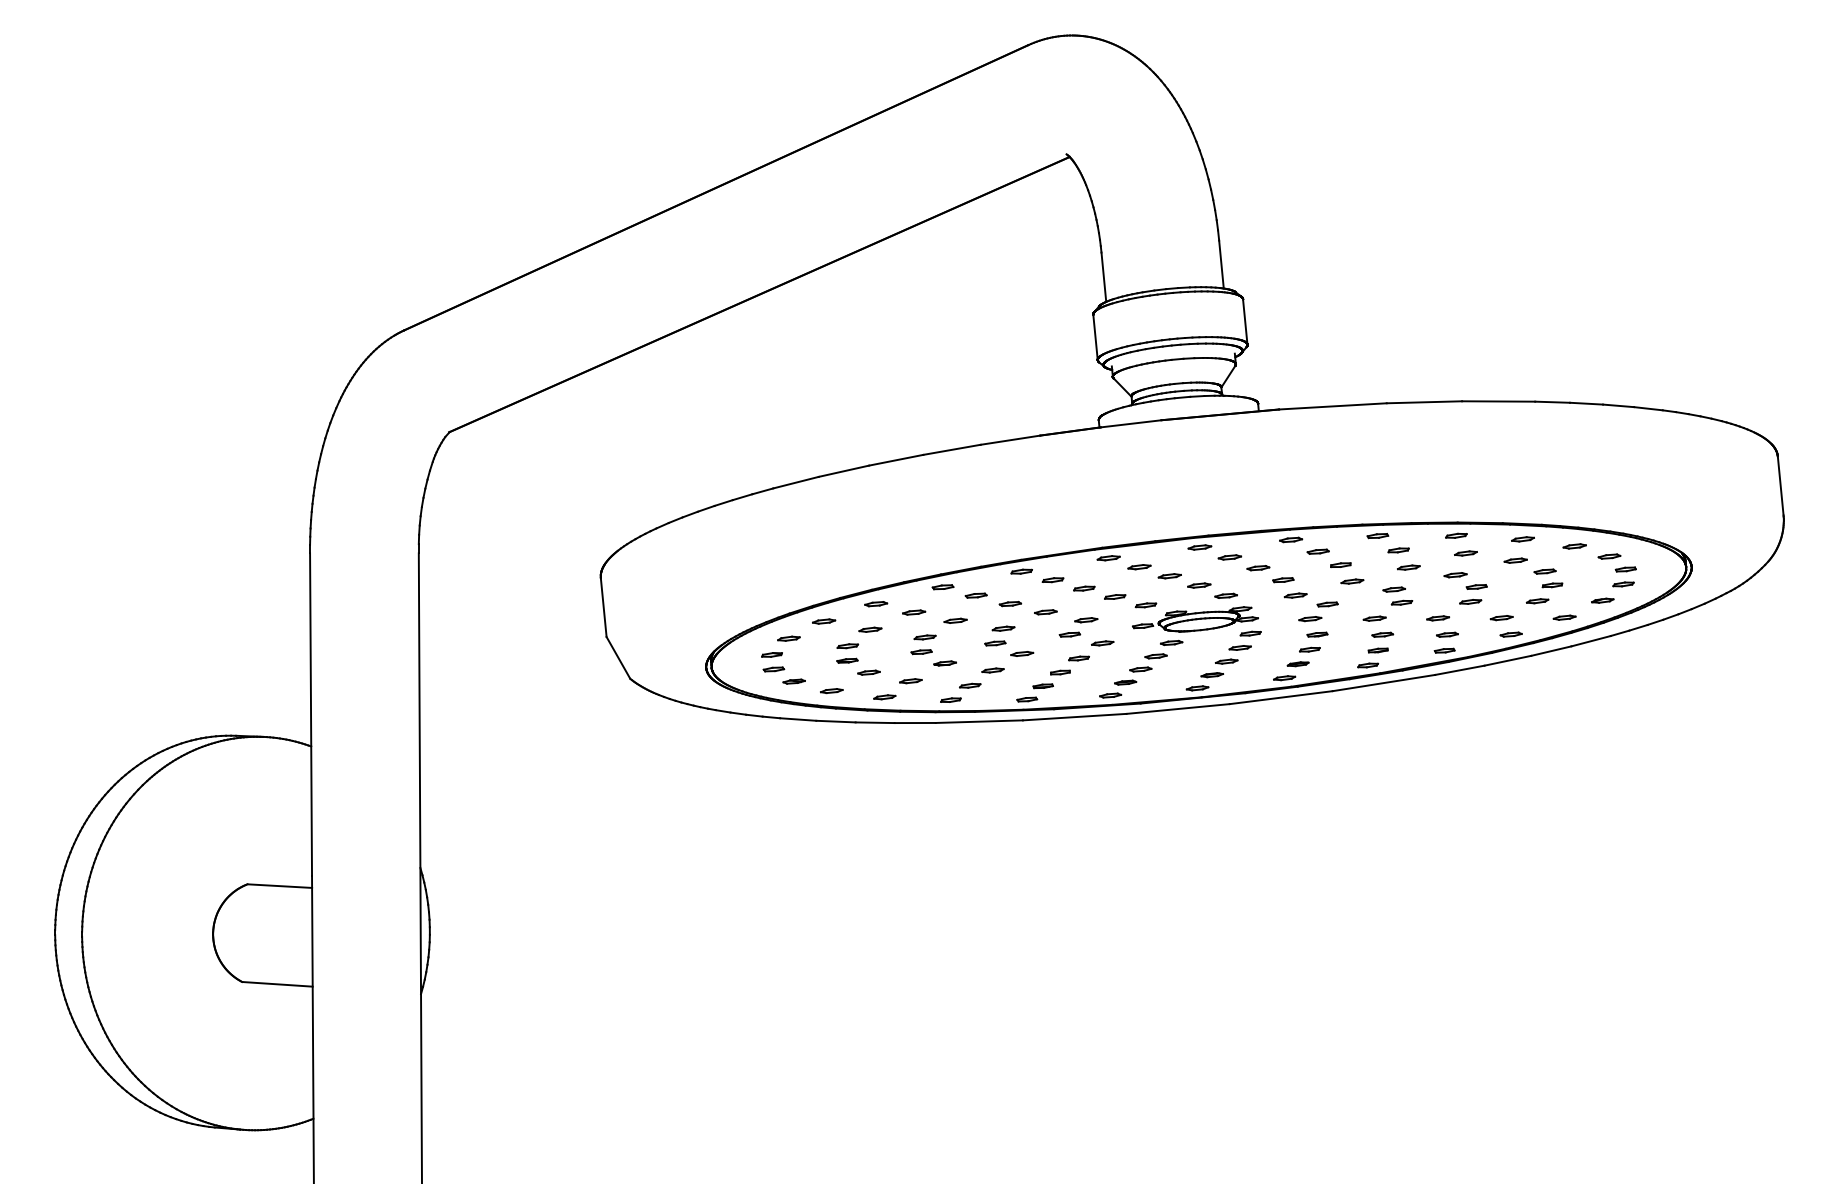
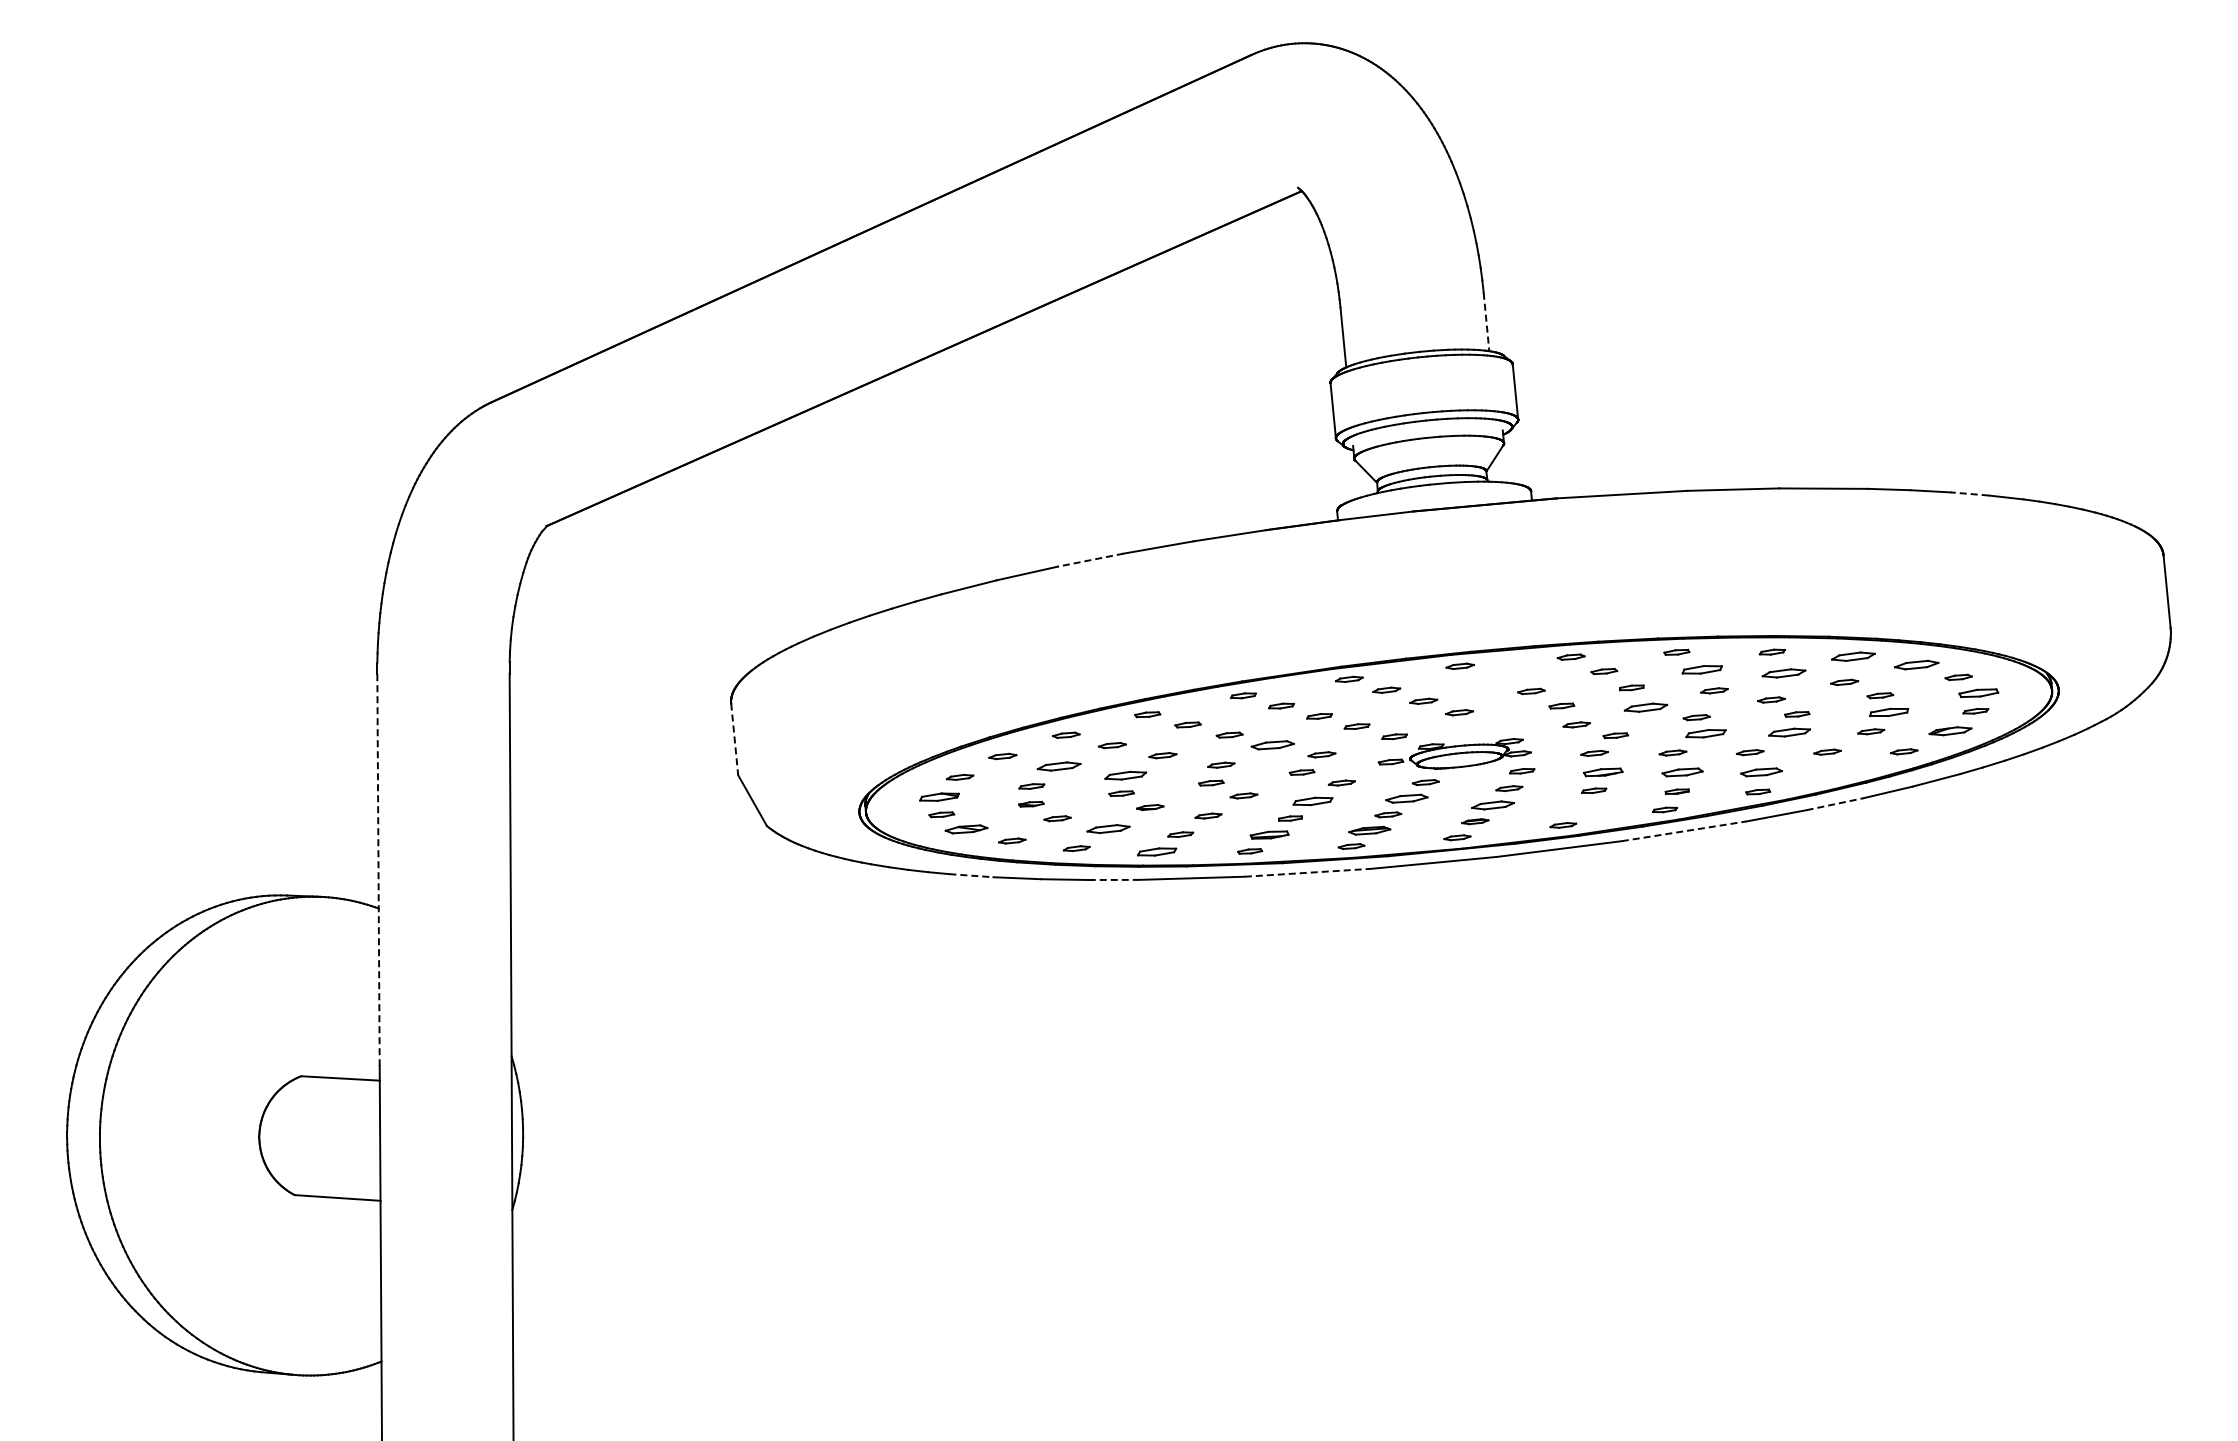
line: (1221, 264) -> (1486, 322), solid -> dashed
line: (1618, 405) -> (1969, 493), solid -> dashed
line: (896, 460) -> (1090, 560), solid -> dashed
part: (1523, 538) -> (1853, 655), size x1.6
part: (1573, 545) -> (1915, 664), size x1.6
part: (1398, 550) -> (1701, 669), size x1.6
part: (1465, 553) -> (1783, 673), size x1.6
part: (1229, 557) -> (1496, 678), removed
part: (1625, 568) -> (1978, 692), size x1.6
part: (1352, 581) -> (1645, 707), size x1.6
part: (1552, 585) -> (1889, 712), size x1.6
part: (1226, 595) -> (1492, 724), removed
part: (1602, 600) -> (1950, 730), size x1.6
part: (1470, 601) -> (1789, 732), size x1.6
part: (1402, 602) -> (1706, 733), size x1.6
line: (603, 607) -> (734, 739), solid -> dashed
part: (1045, 611) -> (1272, 744), size x1.6
part: (870, 629) -> (1059, 766), size x1.6
part: (1510, 633) -> (1838, 771), removed
part: (1317, 634) -> (1603, 772), size x1.6
part: (1382, 634) -> (1682, 772), size x1.6
part: (1447, 634) -> (1761, 772), size x1.6
part: (924, 637) -> (1125, 775), size x1.6
part: (772, 654) -> (939, 796), size x1.6
part: (1155, 656) -> (1406, 798), size x1.6
part: (1079, 658) -> (1313, 801), size x1.6
part: (1226, 661) -> (1492, 804), size x1.6
line: (1508, 661) -> (1835, 804), solid -> dashed
part: (1297, 664) -> (1579, 808), removed
part: (910, 680) -> (1108, 828), size x1.6
part: (794, 681) -> (966, 829), size x1.6
part: (1125, 682) -> (1369, 830), size x1.6
line: (1384, 683) -> (1684, 831), solid -> dashed
part: (1043, 686) -> (1269, 835), size x1.6
part: (951, 700) -> (1157, 852), size x1.6
line: (311, 714) -> (378, 869), solid -> dashed
line: (1075, 716) -> (1308, 872), solid -> dashed
line: (798, 719) -> (971, 875), solid -> dashed
line: (914, 722) -> (1113, 879), solid -> dashed

